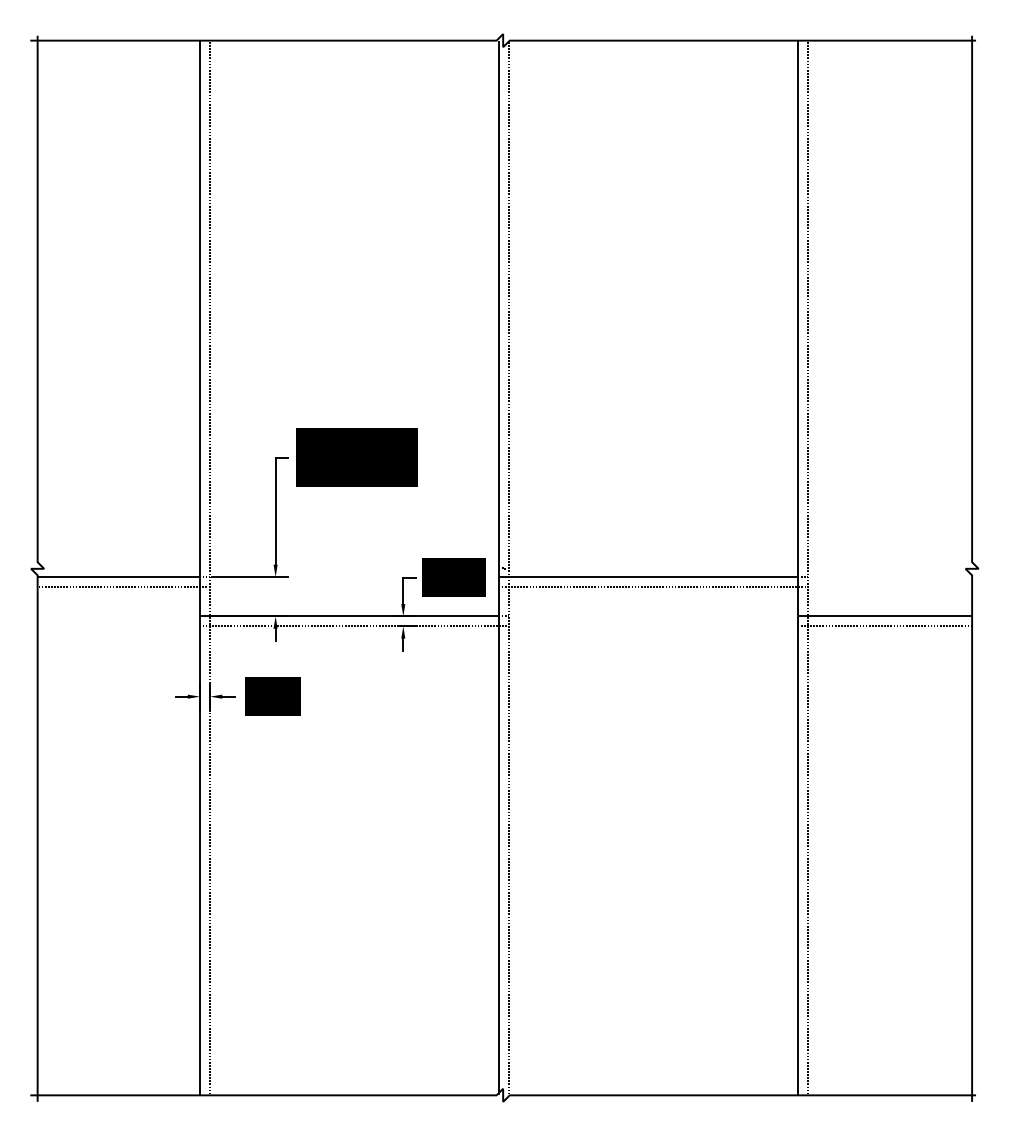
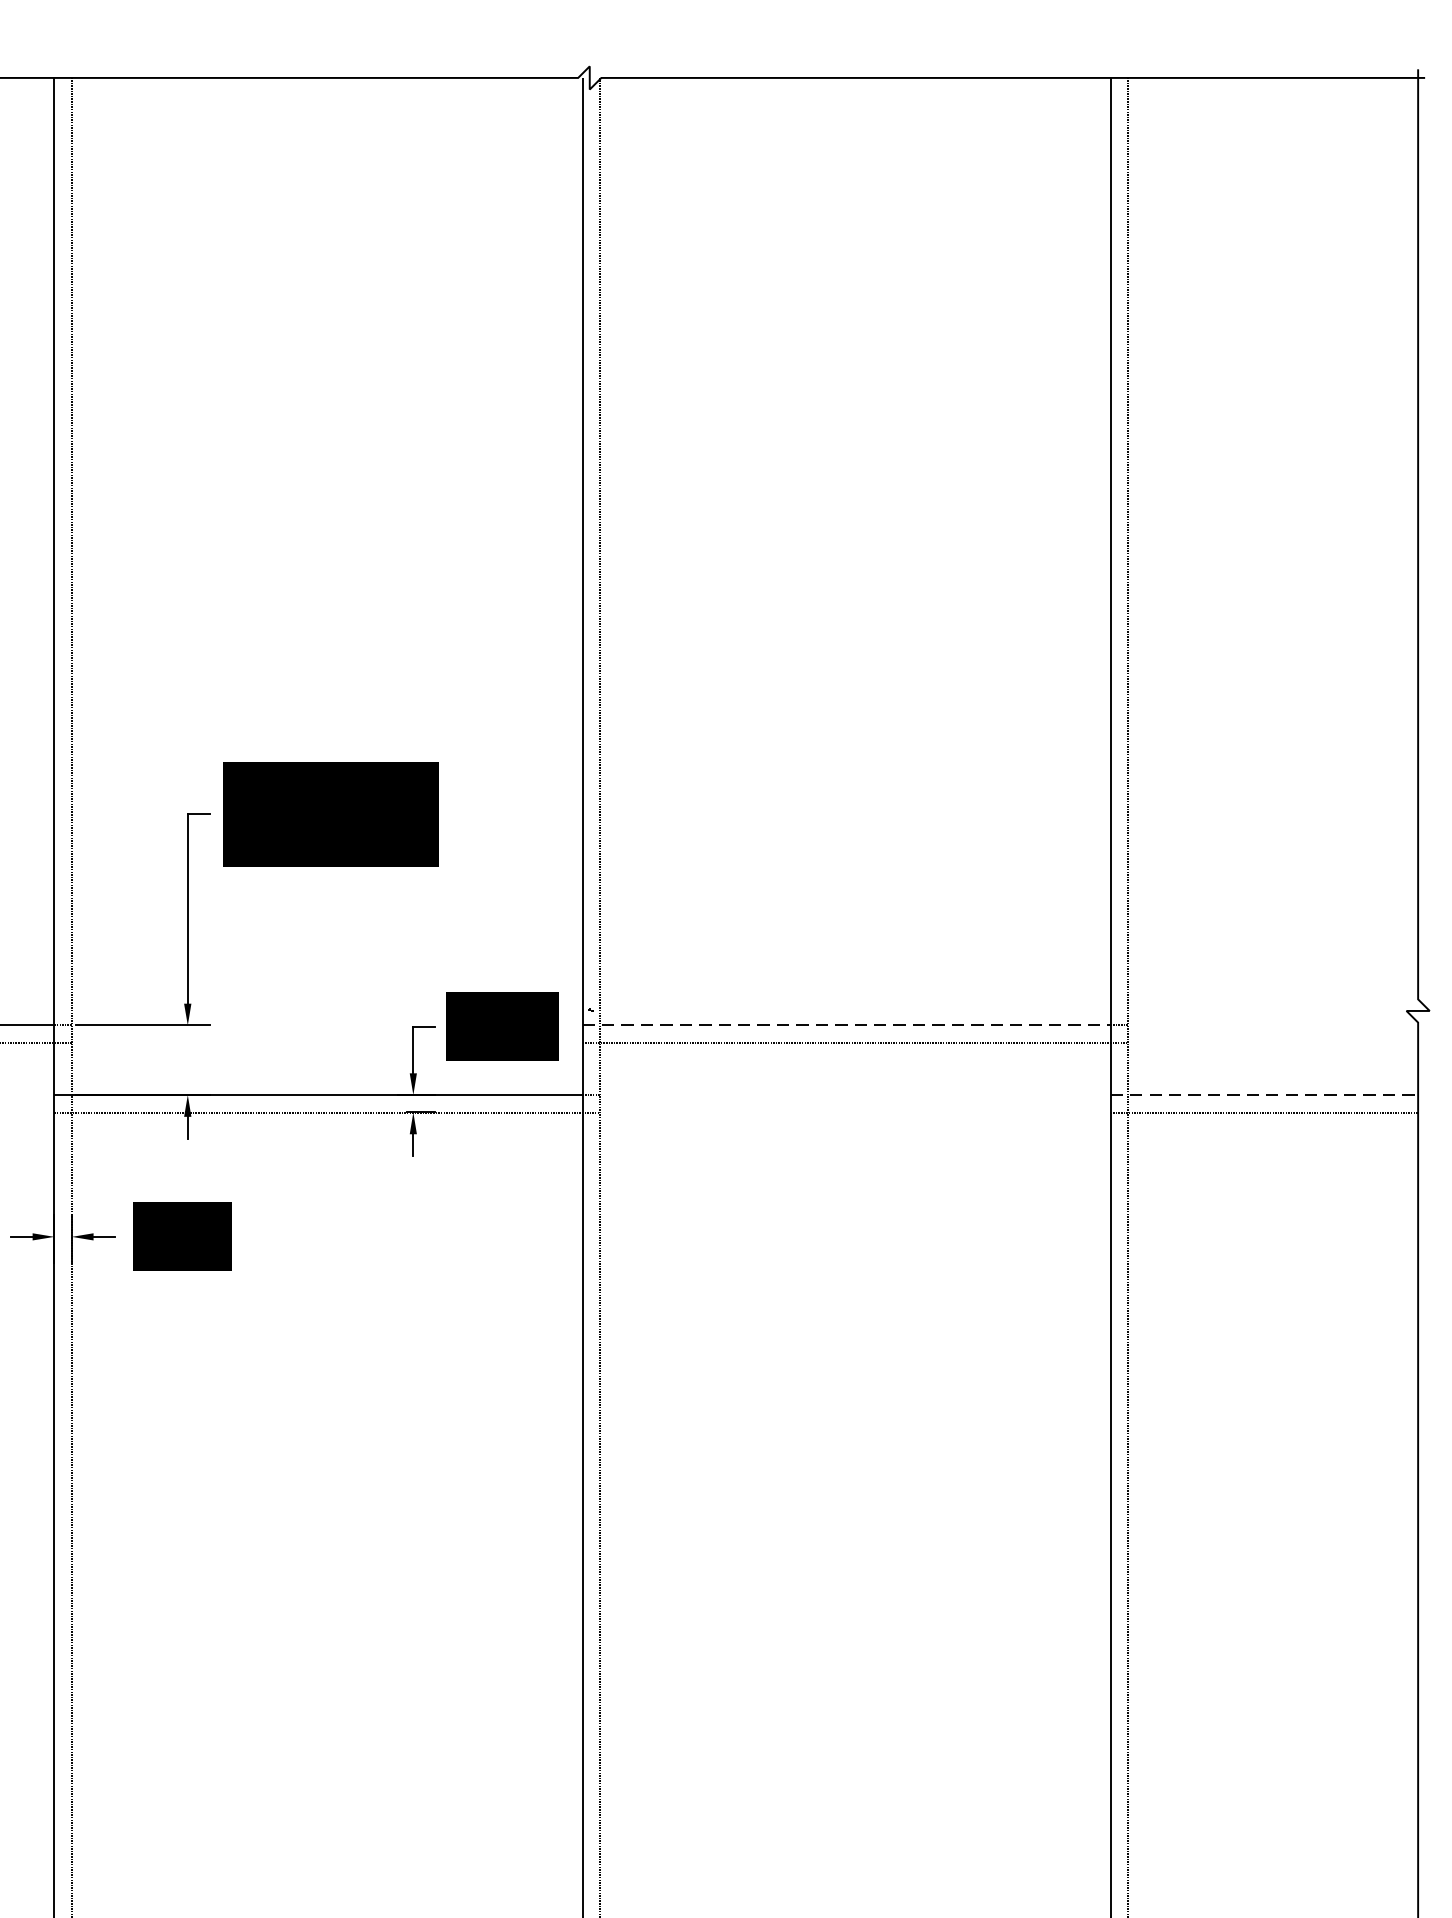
line: (649, 577) -> (848, 1026), solid -> dashed
line: (885, 616) -> (1265, 1095), solid -> dashed

